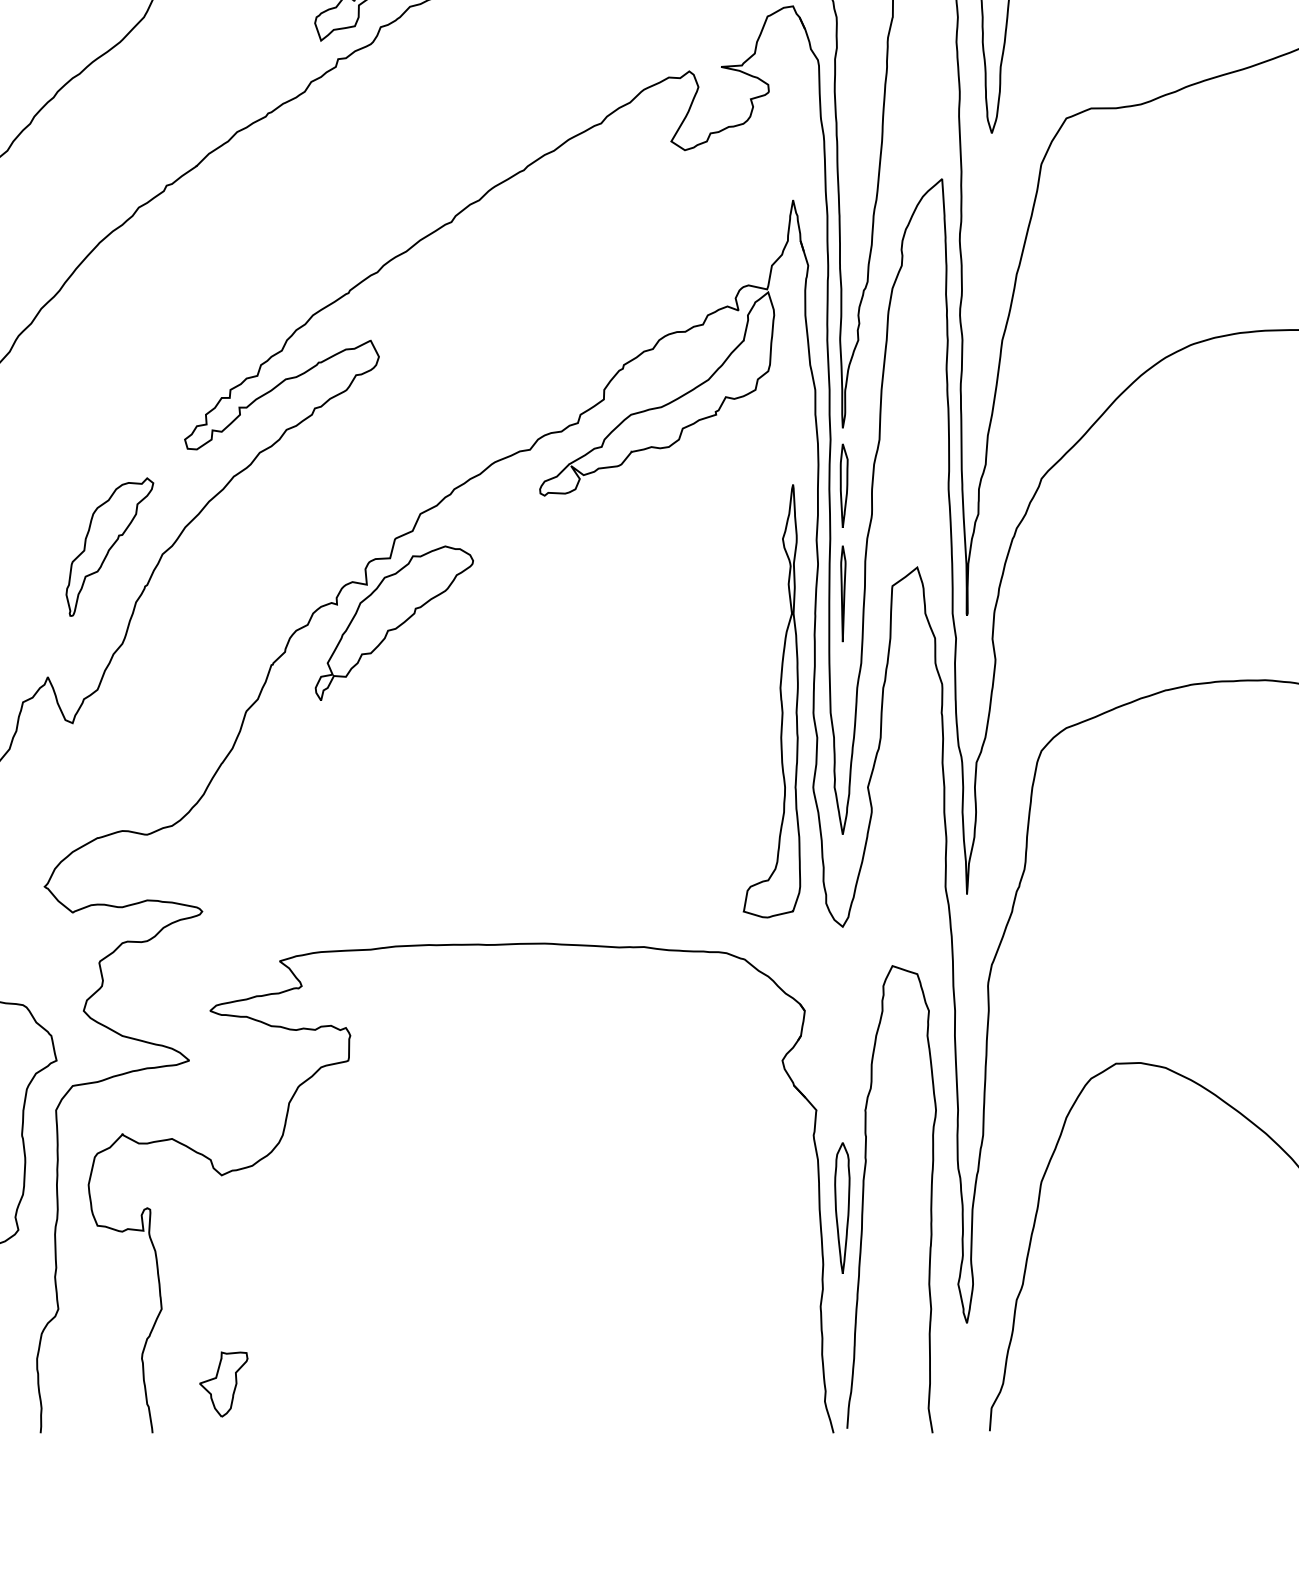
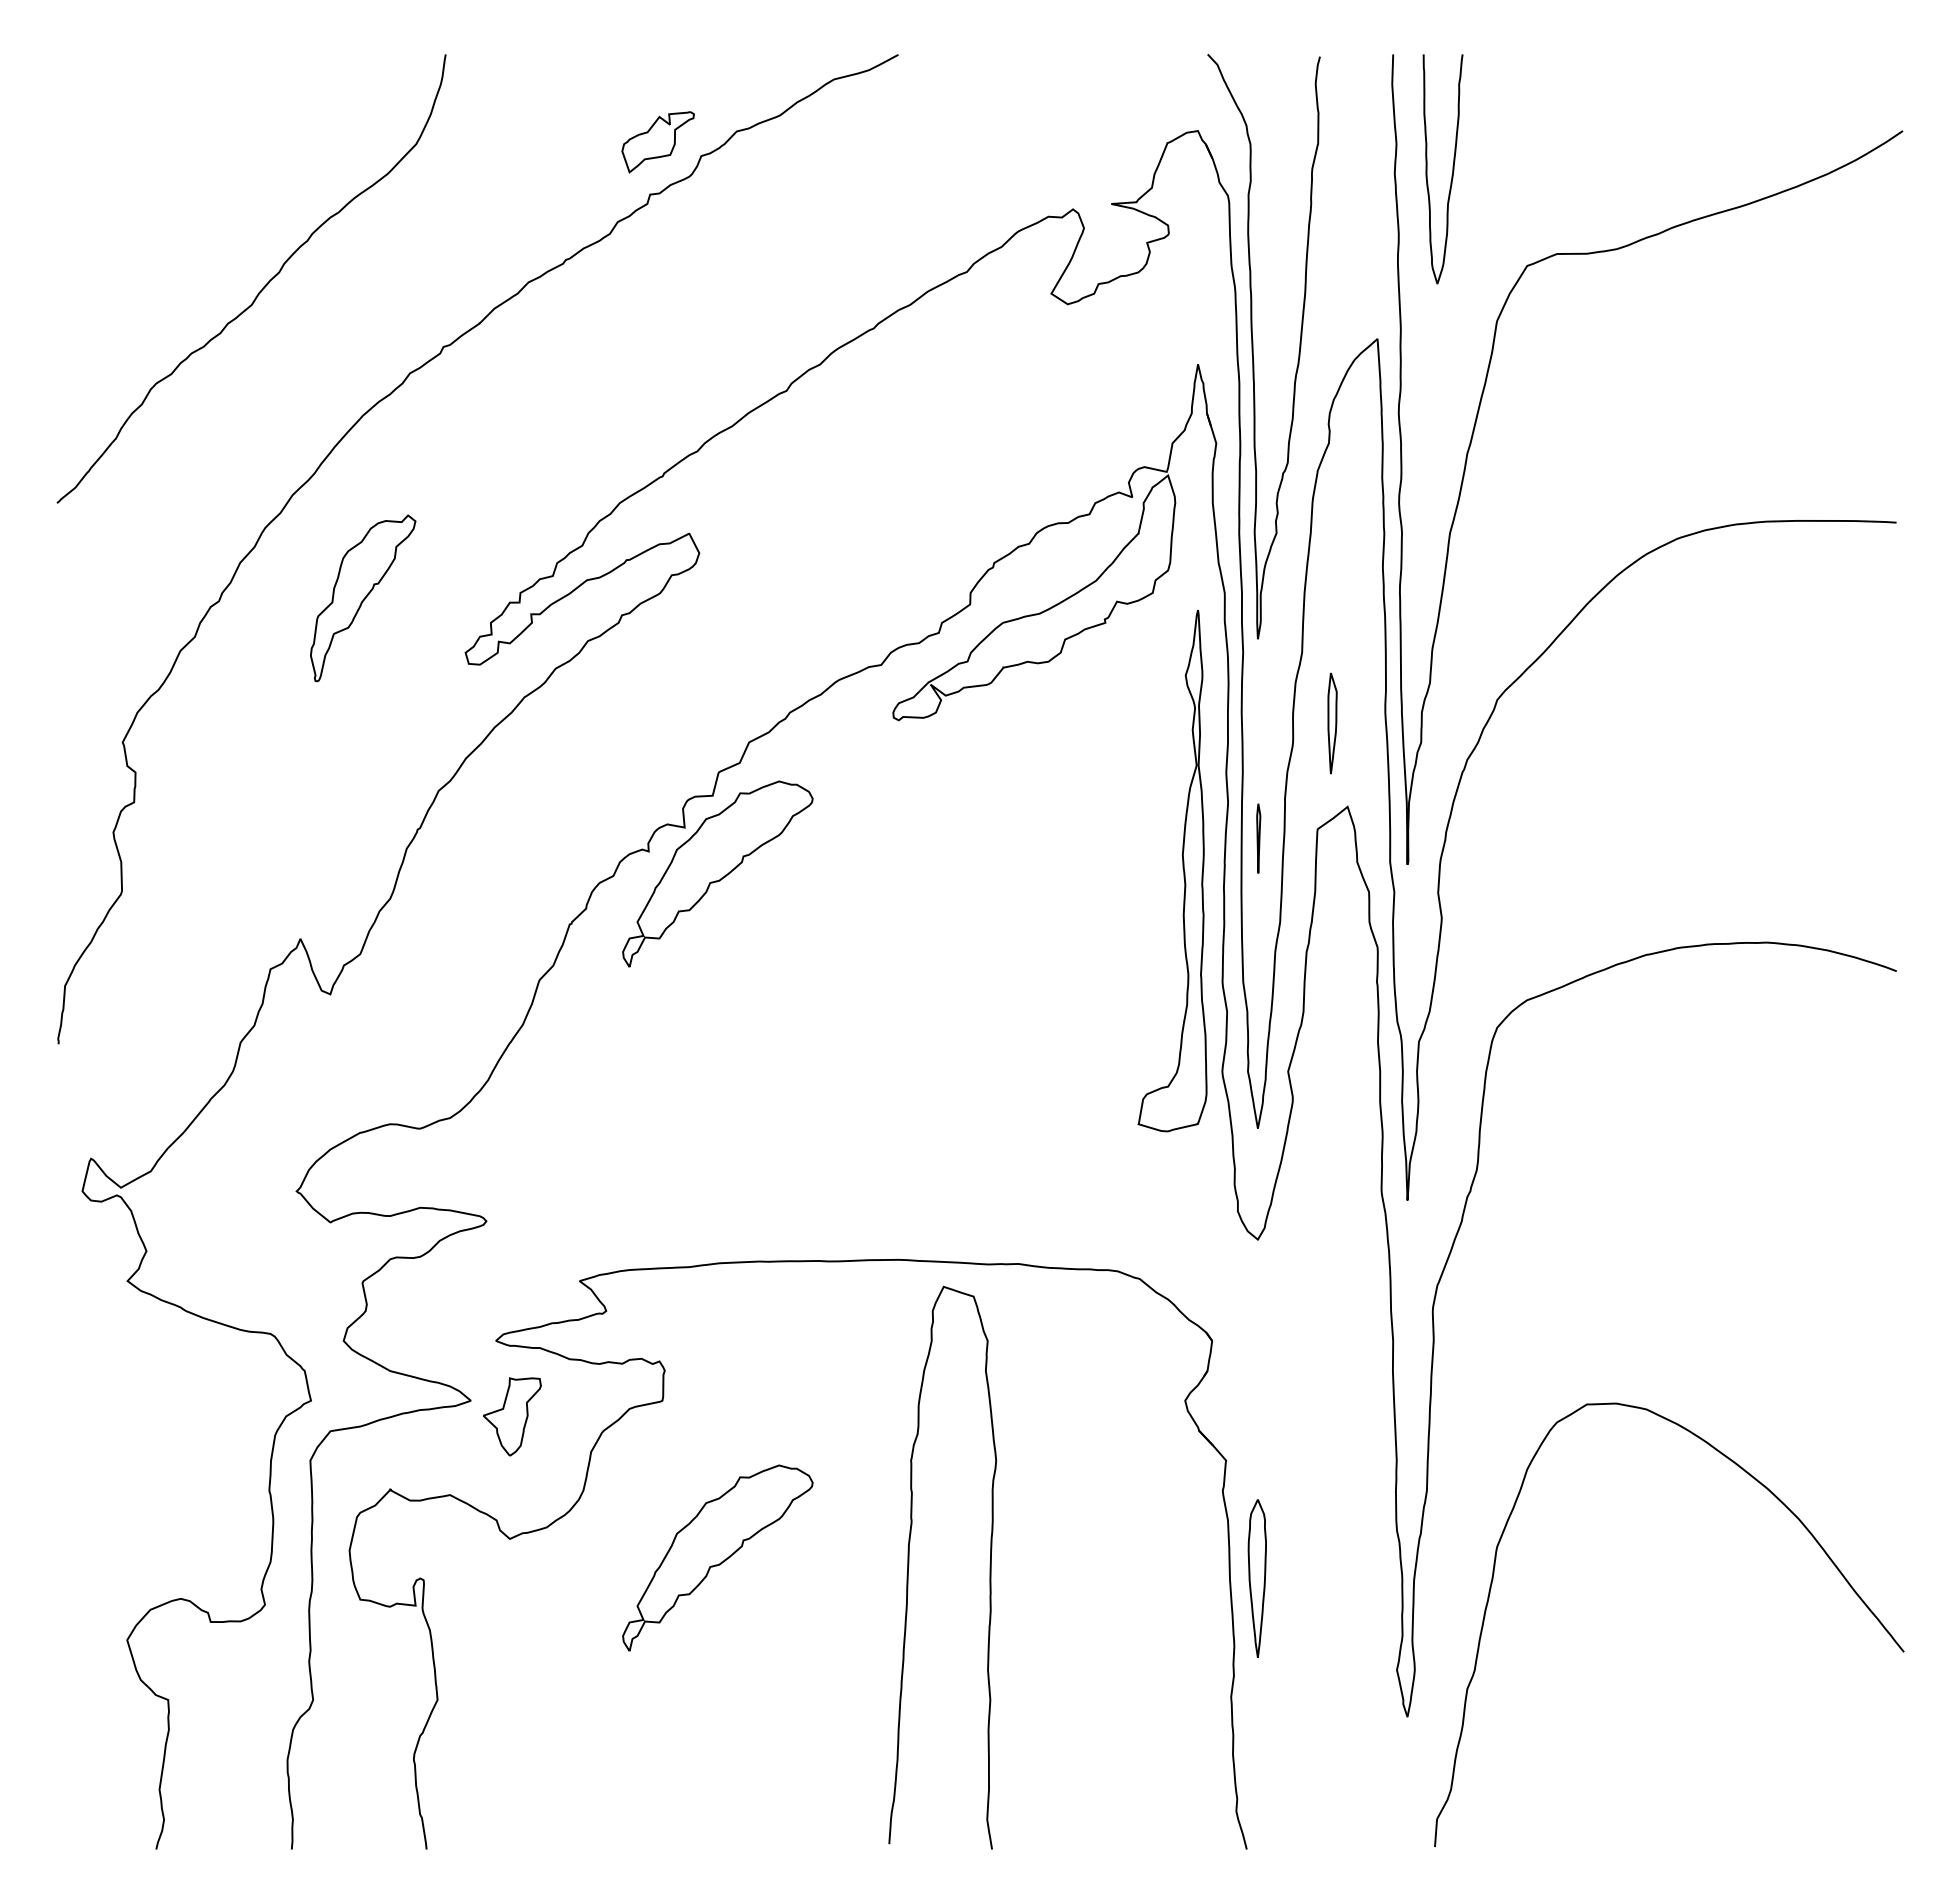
part: (844, 485) -> (1332, 723), moved
part: (110, 547) -> (363, 598), moved
part: (843, 593) -> (1258, 838), size x0.6
part: (780, 699) -> (1182, 868), moved
part: (394, 1190) -> (717, 1557), added
curve: (864, 1197) -> (909, 1565), moved
part: (223, 1384) -> (512, 1416), moved

